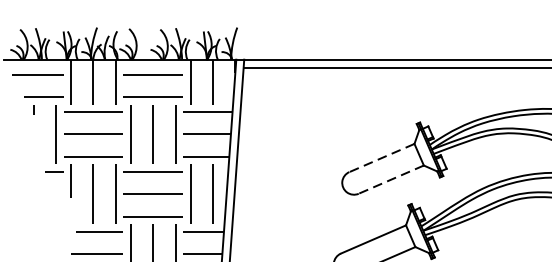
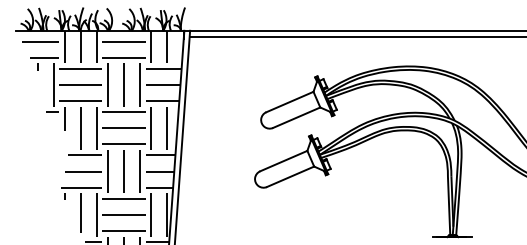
line: (381, 158) -> (289, 102), dashed -> solid
line: (391, 179) -> (296, 117), dashed -> solid

